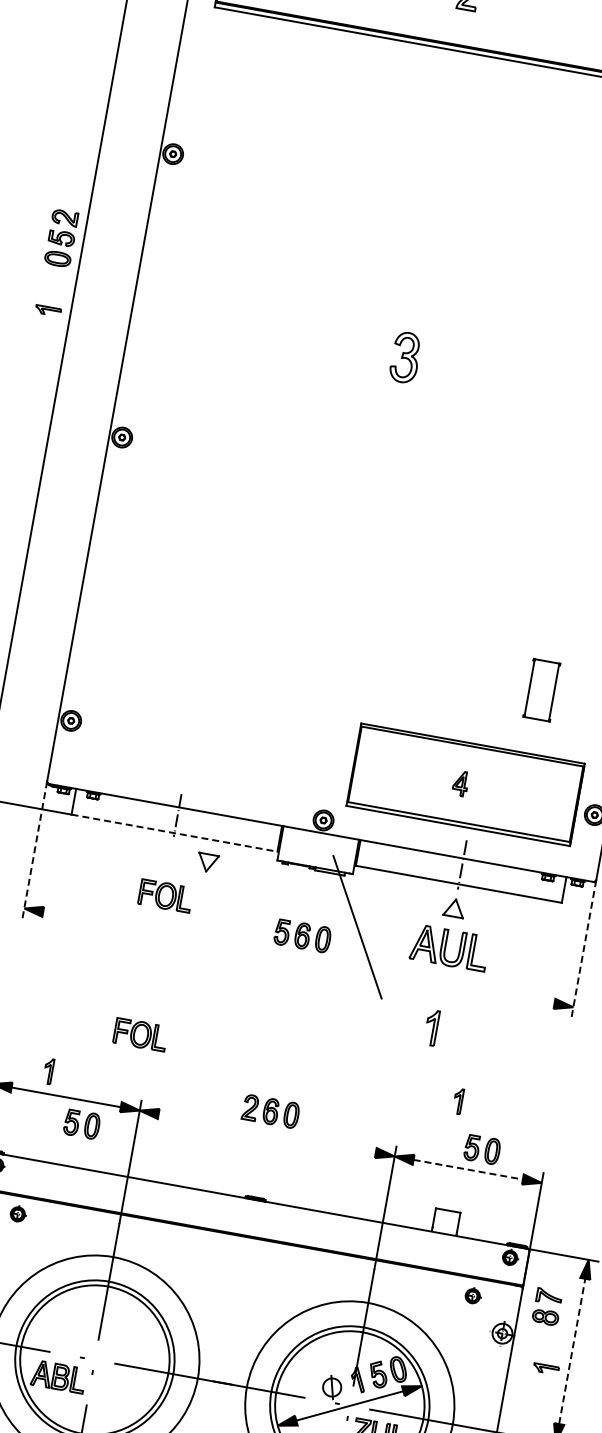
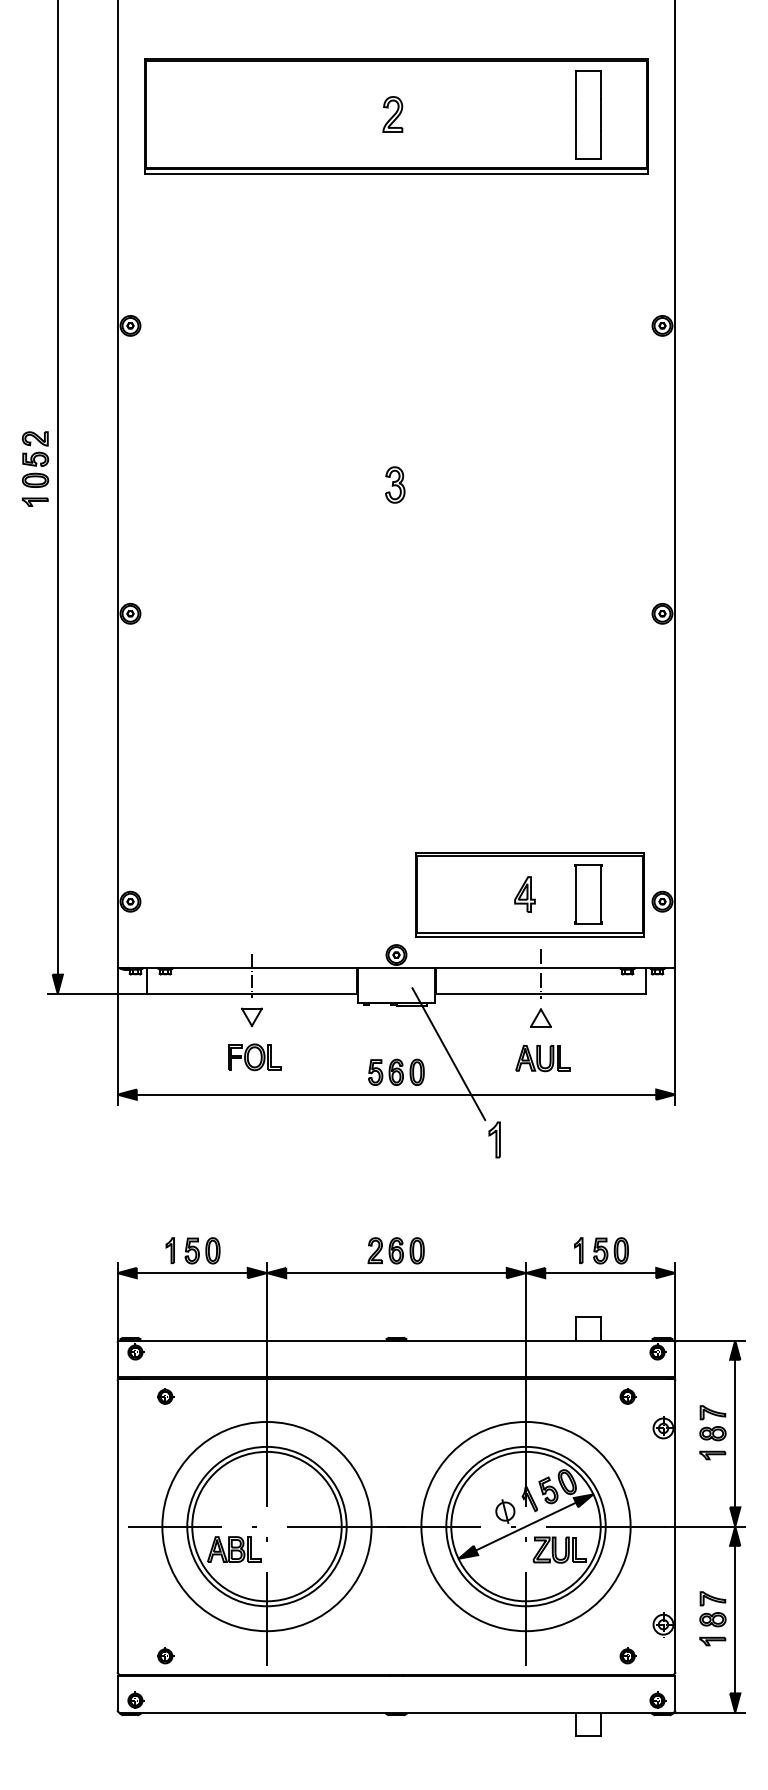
part: (61, 238) -> (35, 459), moved
part: (405, 357) -> (395, 484), size x0.71
part: (542, 690) -> (588, 894), moved
part: (460, 783) -> (524, 894), size x1.43
line: (175, 832) -> (252, 993), dashed -> solid
line: (34, 850) -> (117, 1035), dashed -> solid
part: (207, 862) -> (251, 1016), moved
part: (448, 948) -> (542, 1058), size x0.71
line: (583, 949) -> (675, 1035), dashed -> solid
line: (298, 957) -> (396, 1094), added
part: (431, 1027) -> (494, 1139), moved
part: (140, 1034) -> (254, 1198), removed
part: (457, 1101) -> (578, 1250), moved
part: (82, 1123) -> (202, 1250), moved
line: (267, 1133) -> (396, 1273), added
line: (468, 1170) -> (601, 1273), dashed -> solid
part: (546, 1307) -> (712, 1423), moved
line: (572, 1351) -> (735, 1433), dashed -> solid

